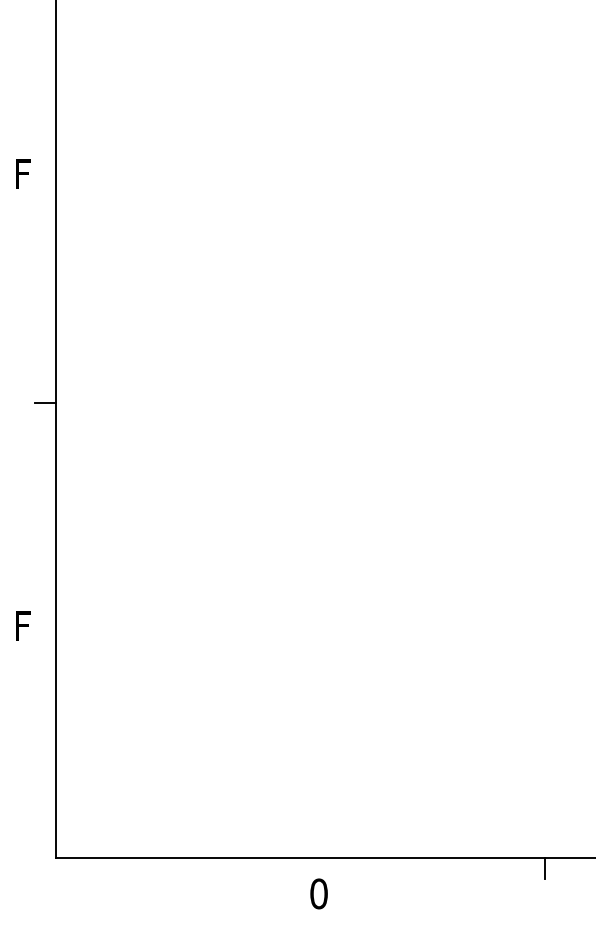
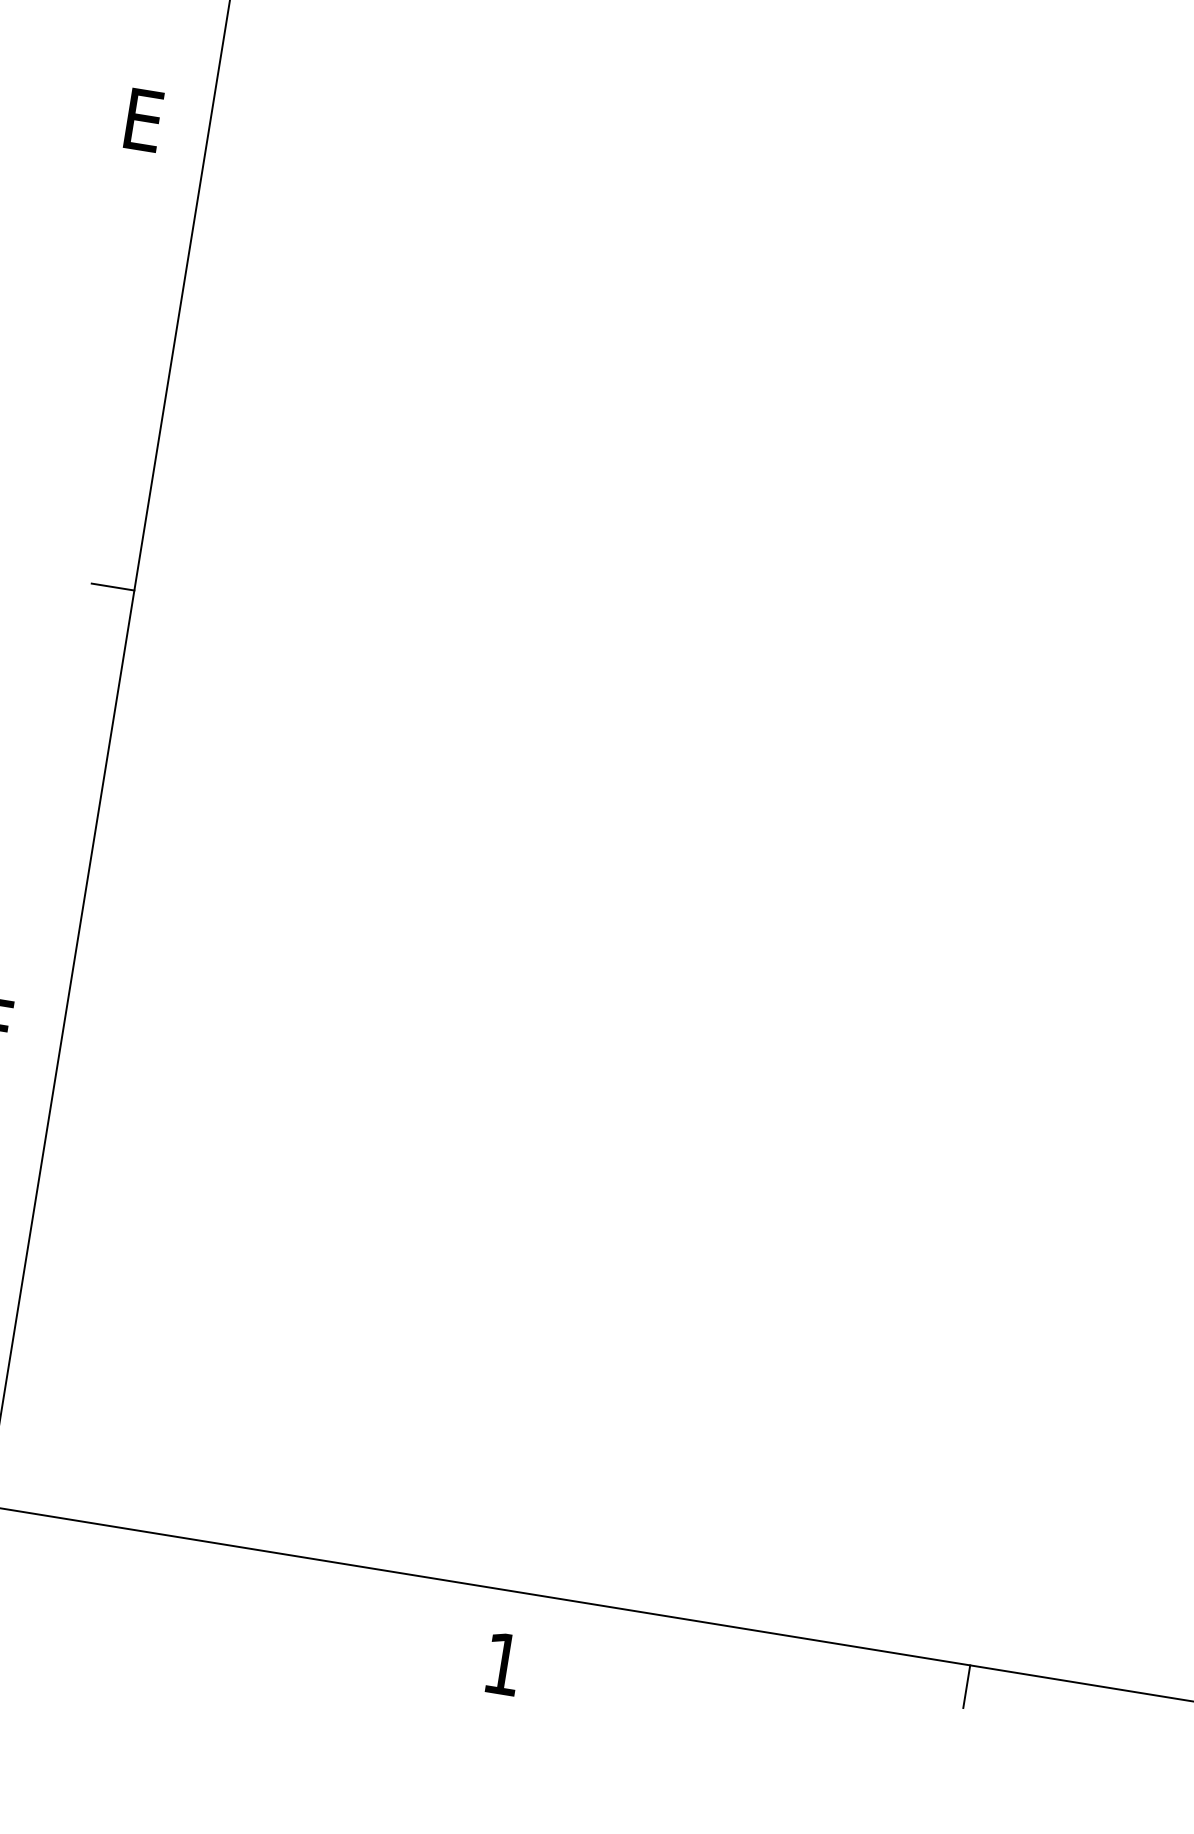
text: (25, 173) -> (147, 119), F -> E
text: (318, 893) -> (502, 1663), 0 -> 1

